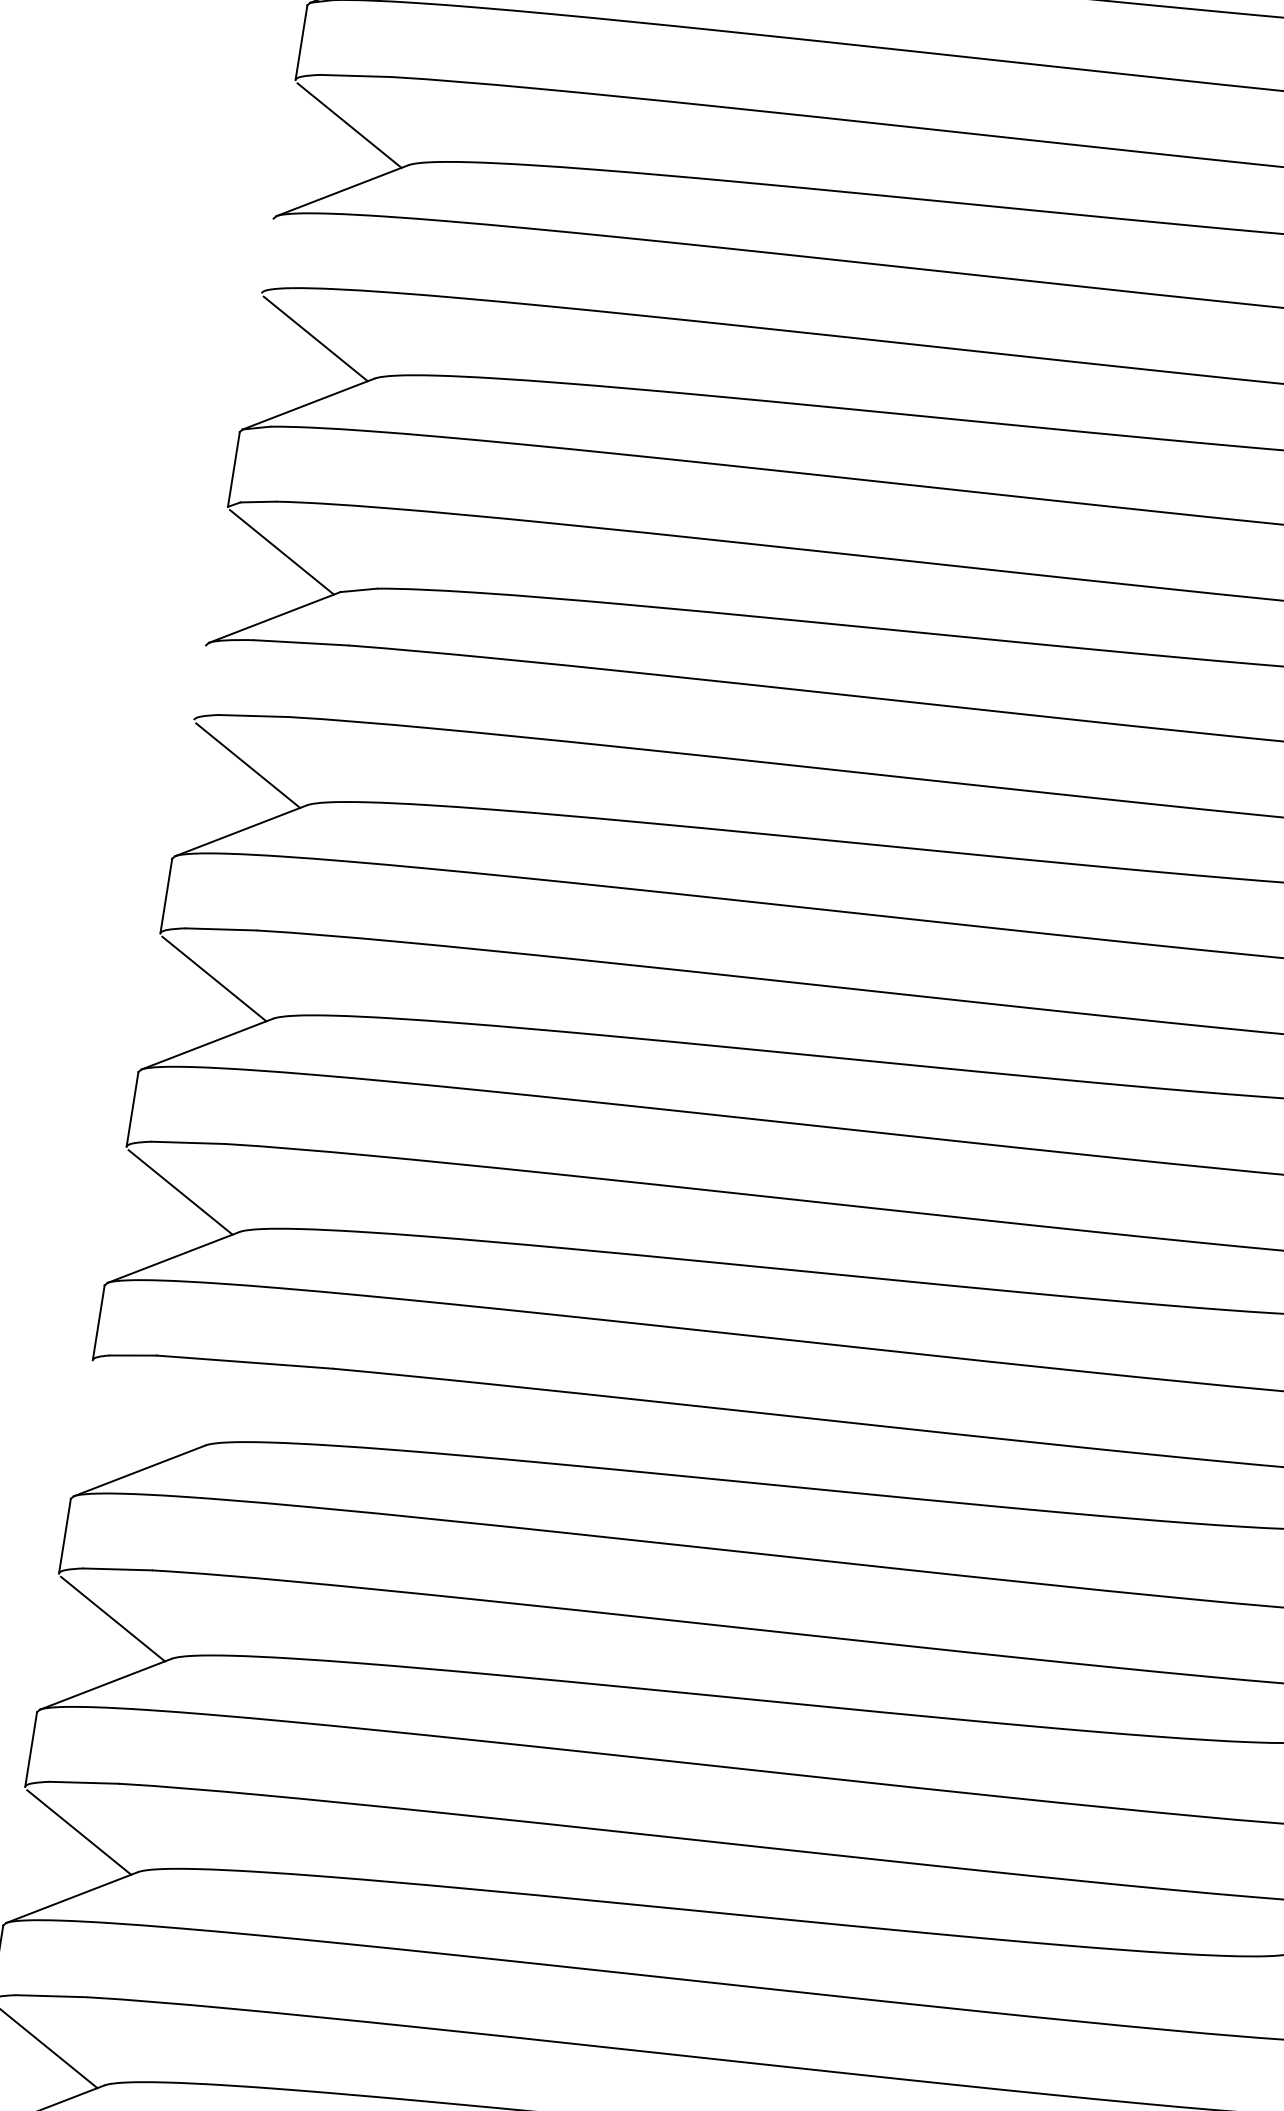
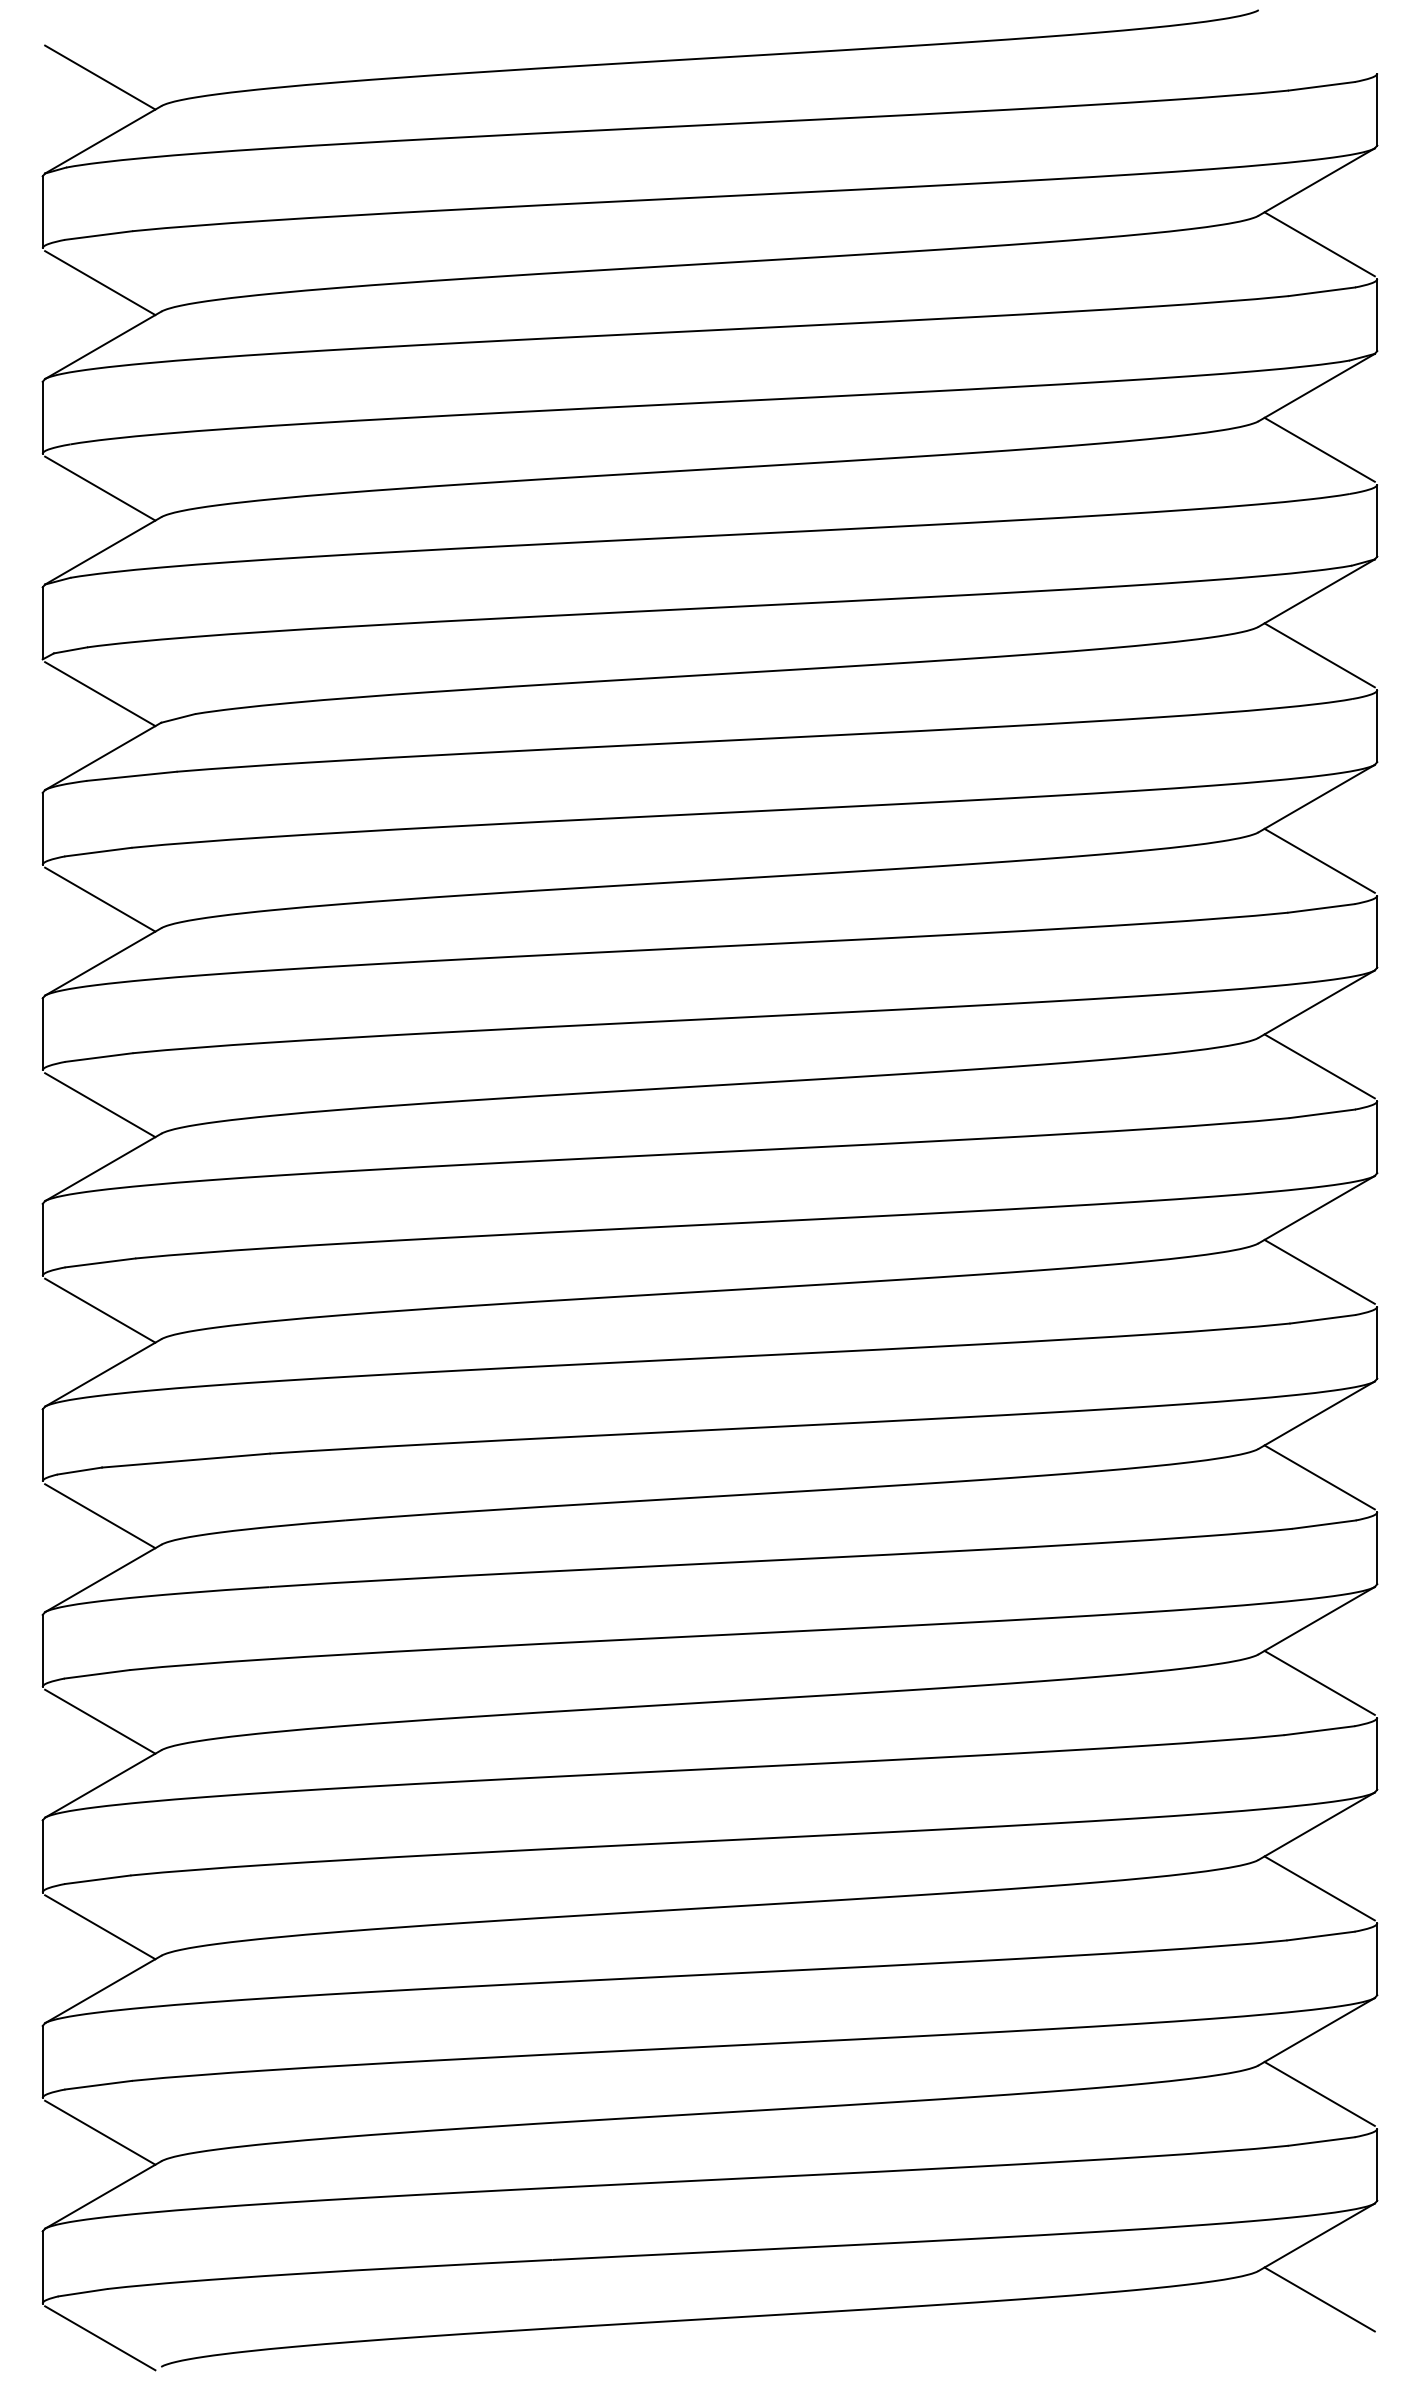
line: (267, 255) -> (42, 417), added
line: (199, 682) -> (42, 828), added
line: (147, 1406) -> (100, 1516), added

